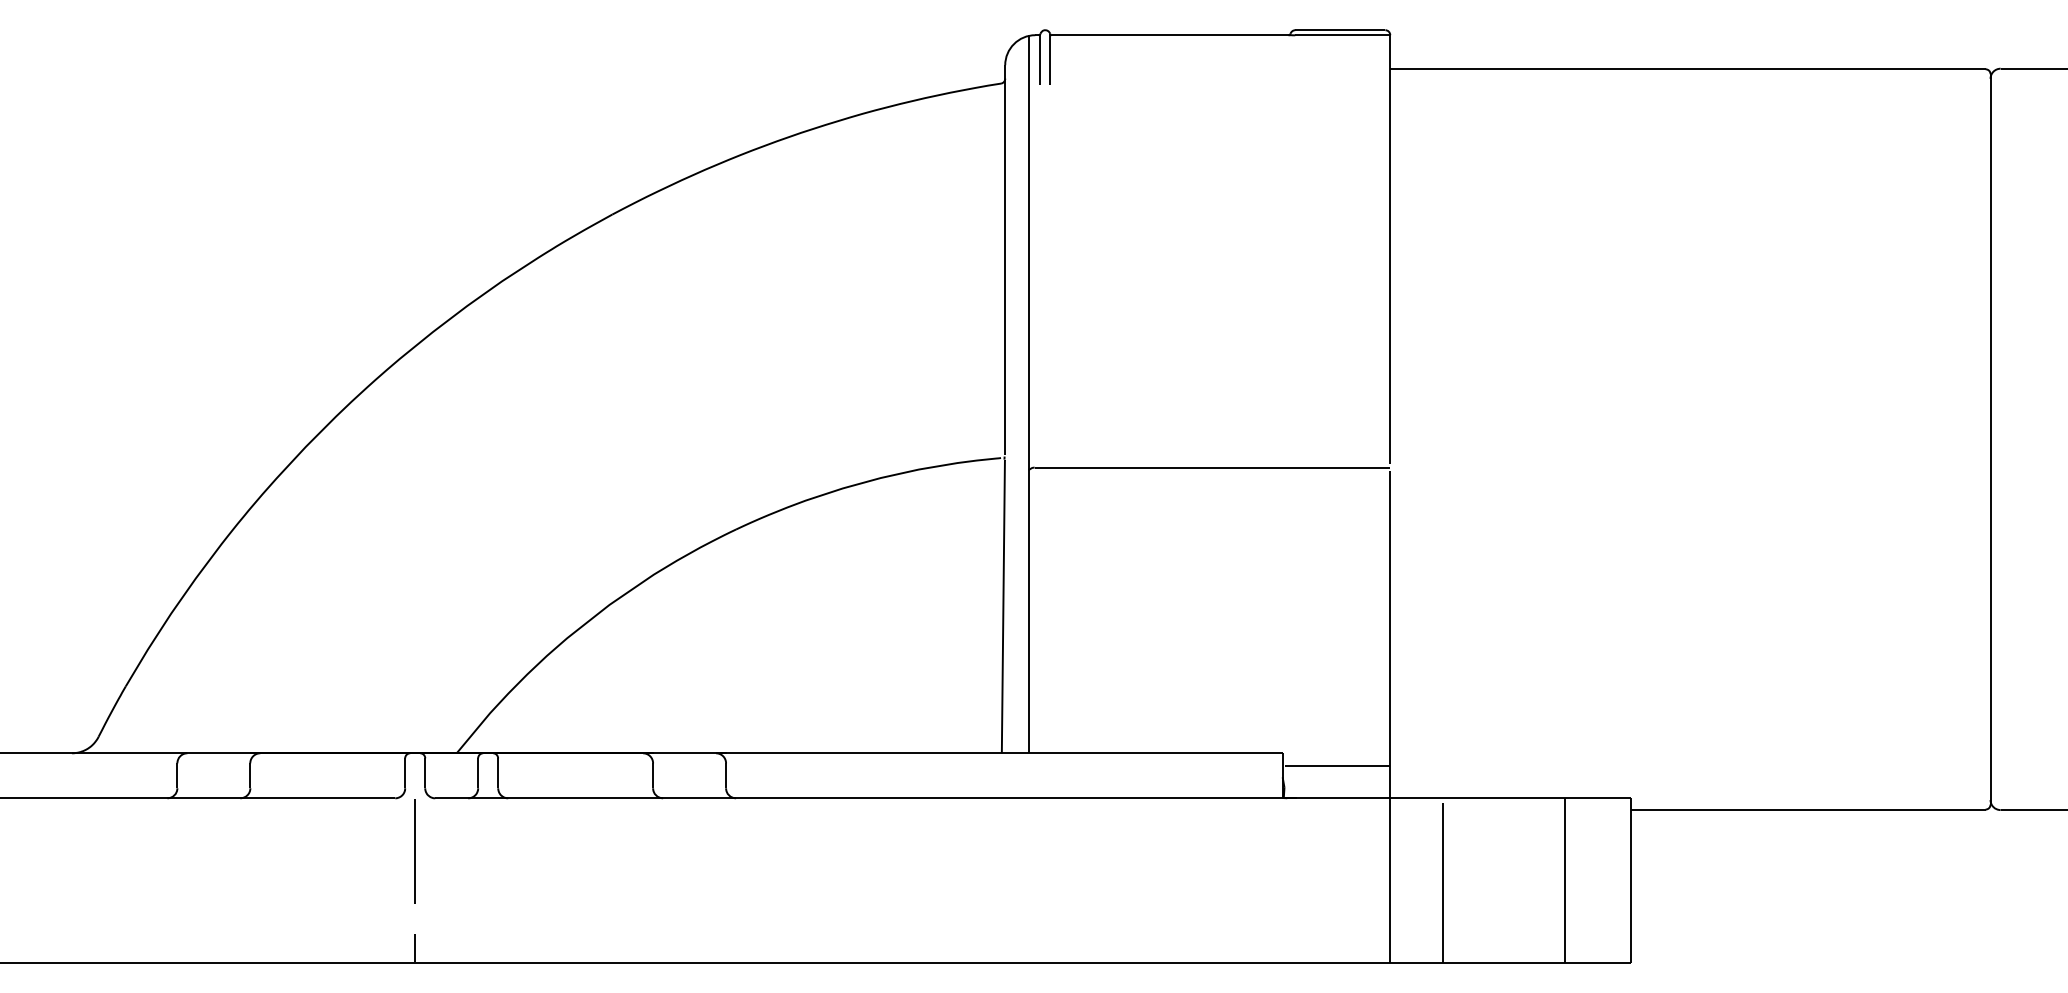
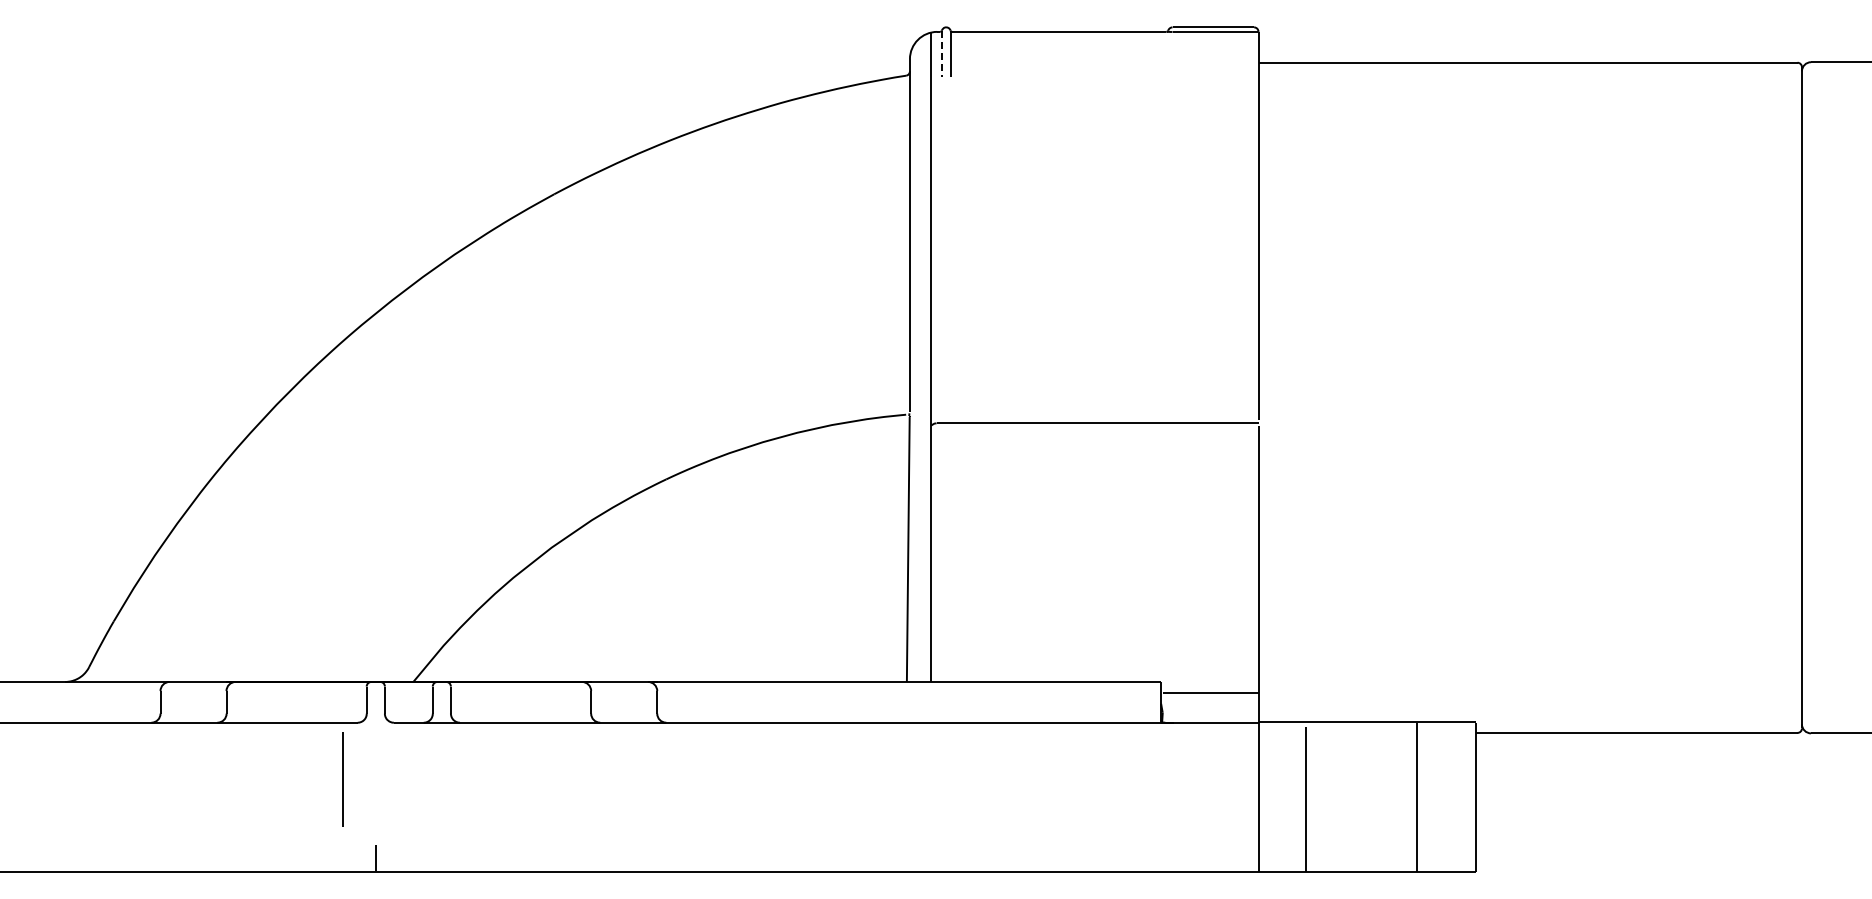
line: (1040, 59) -> (941, 53), solid -> dashed
line: (414, 851) -> (342, 779), moved

